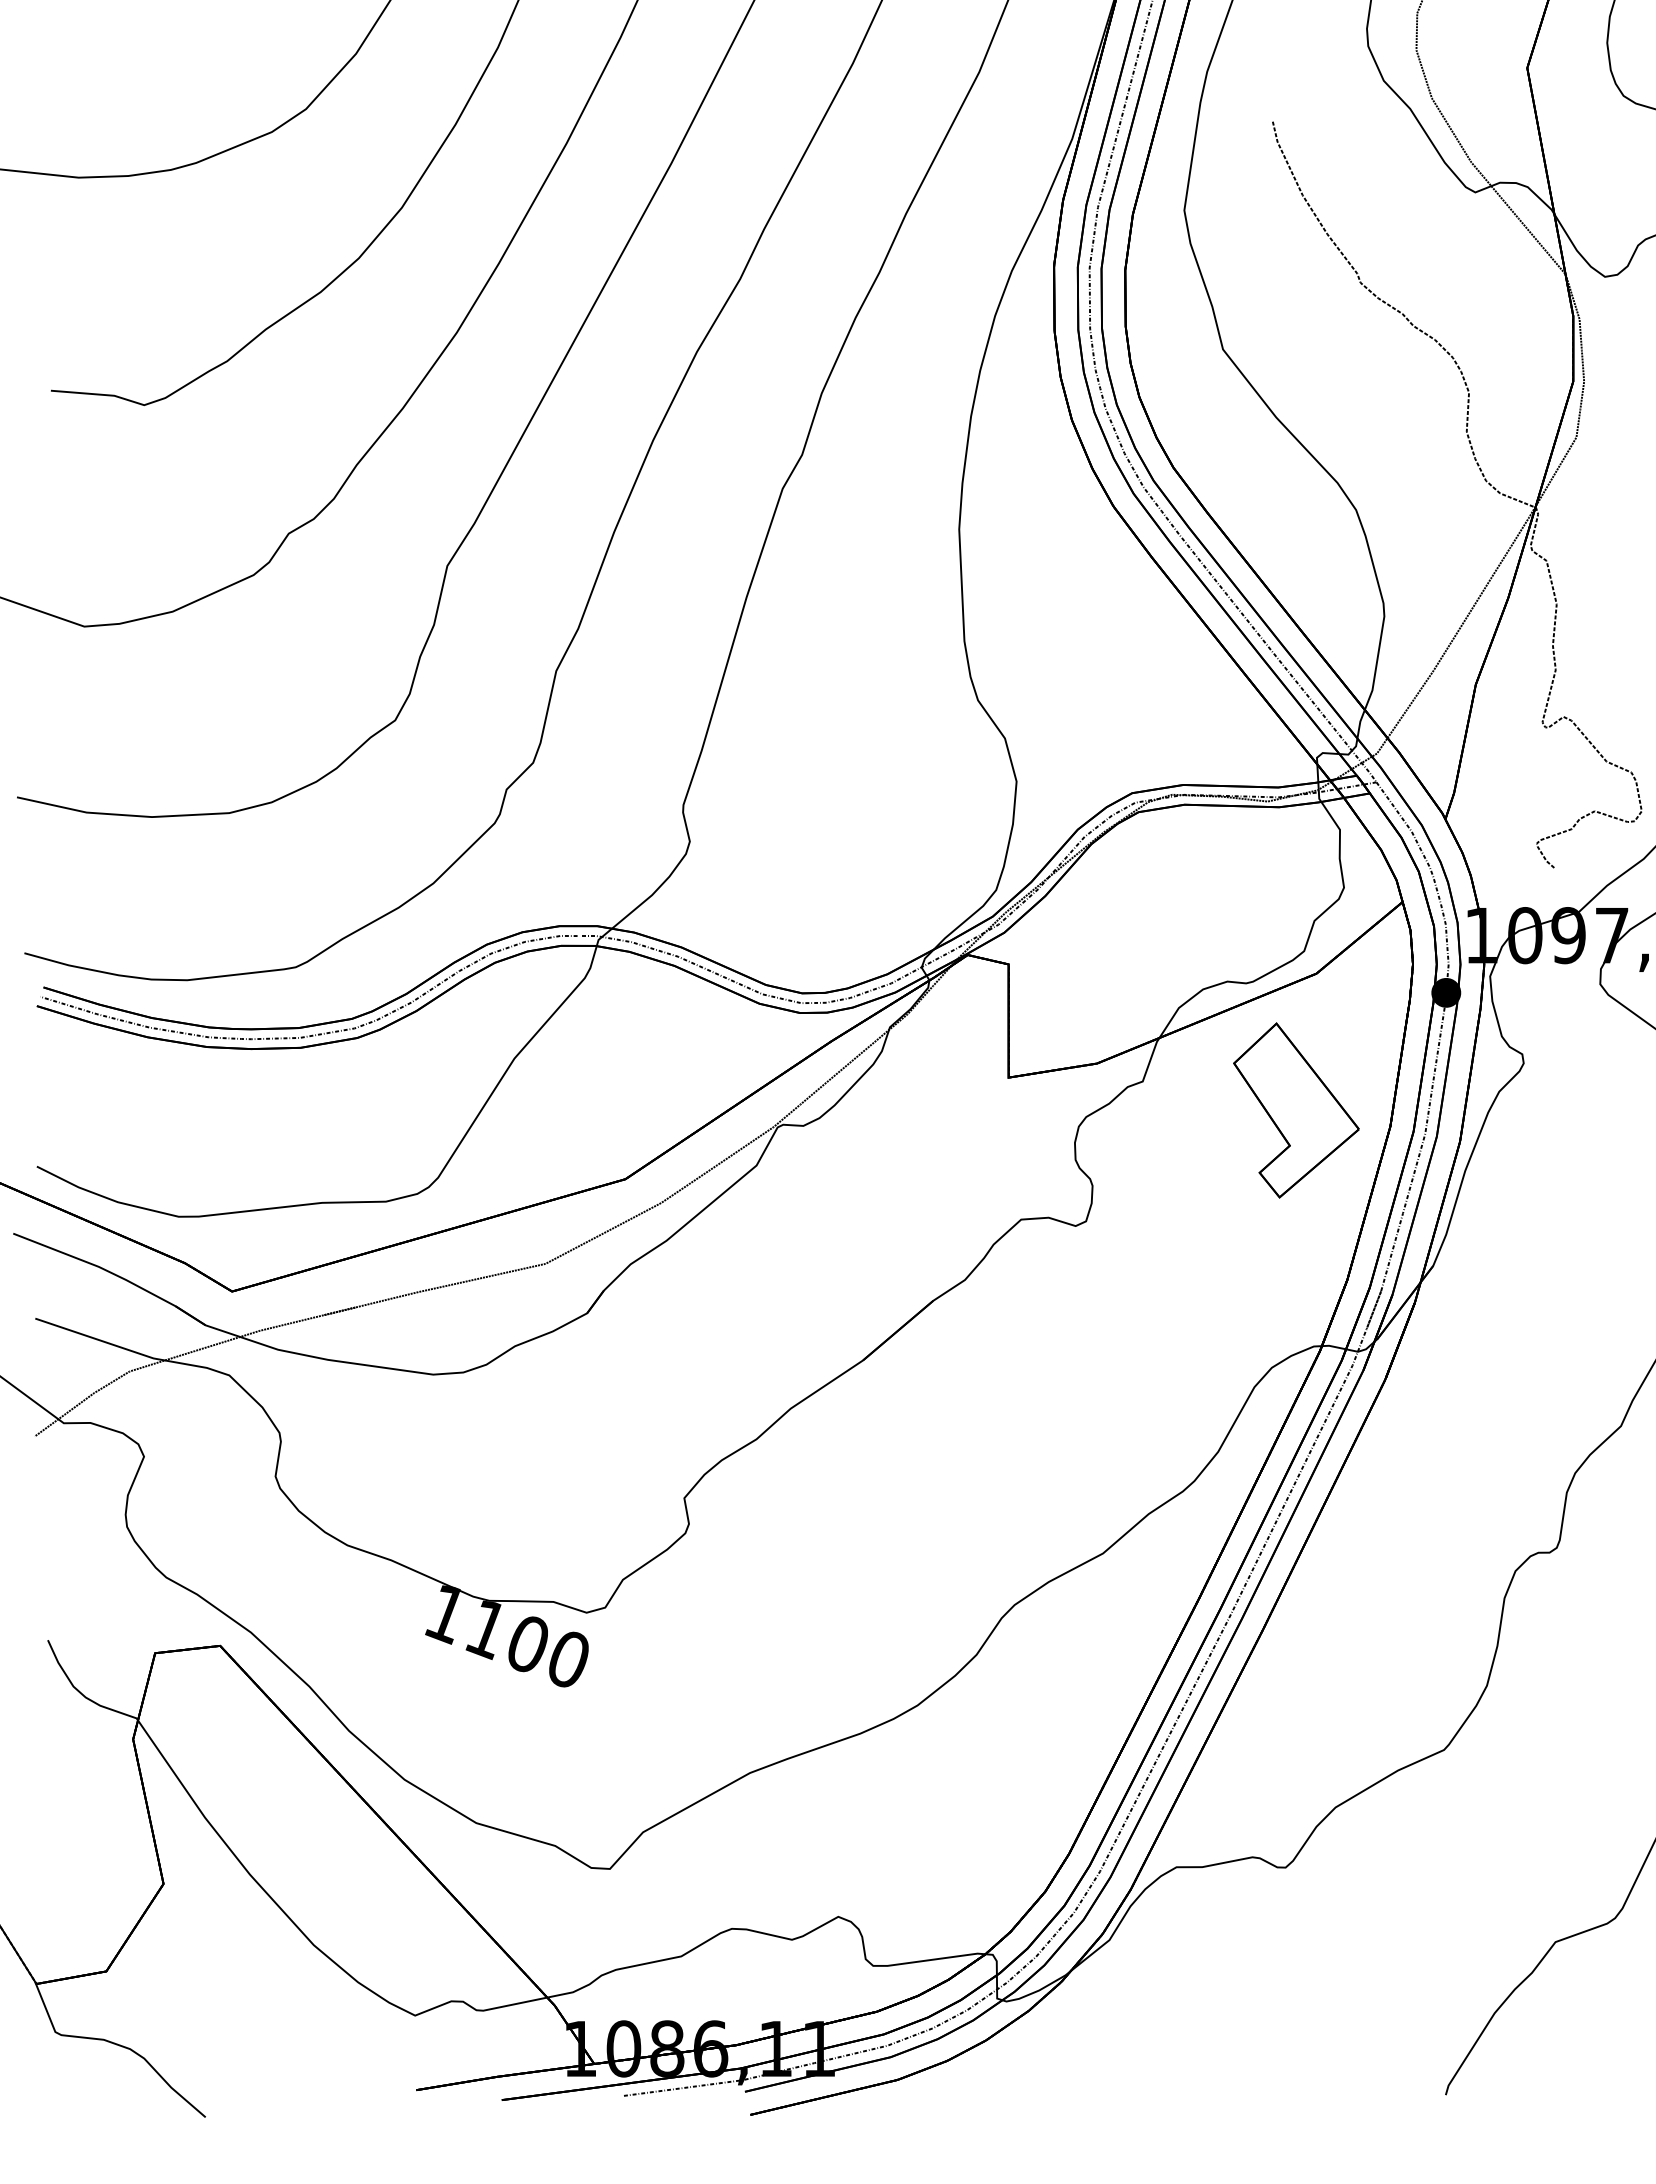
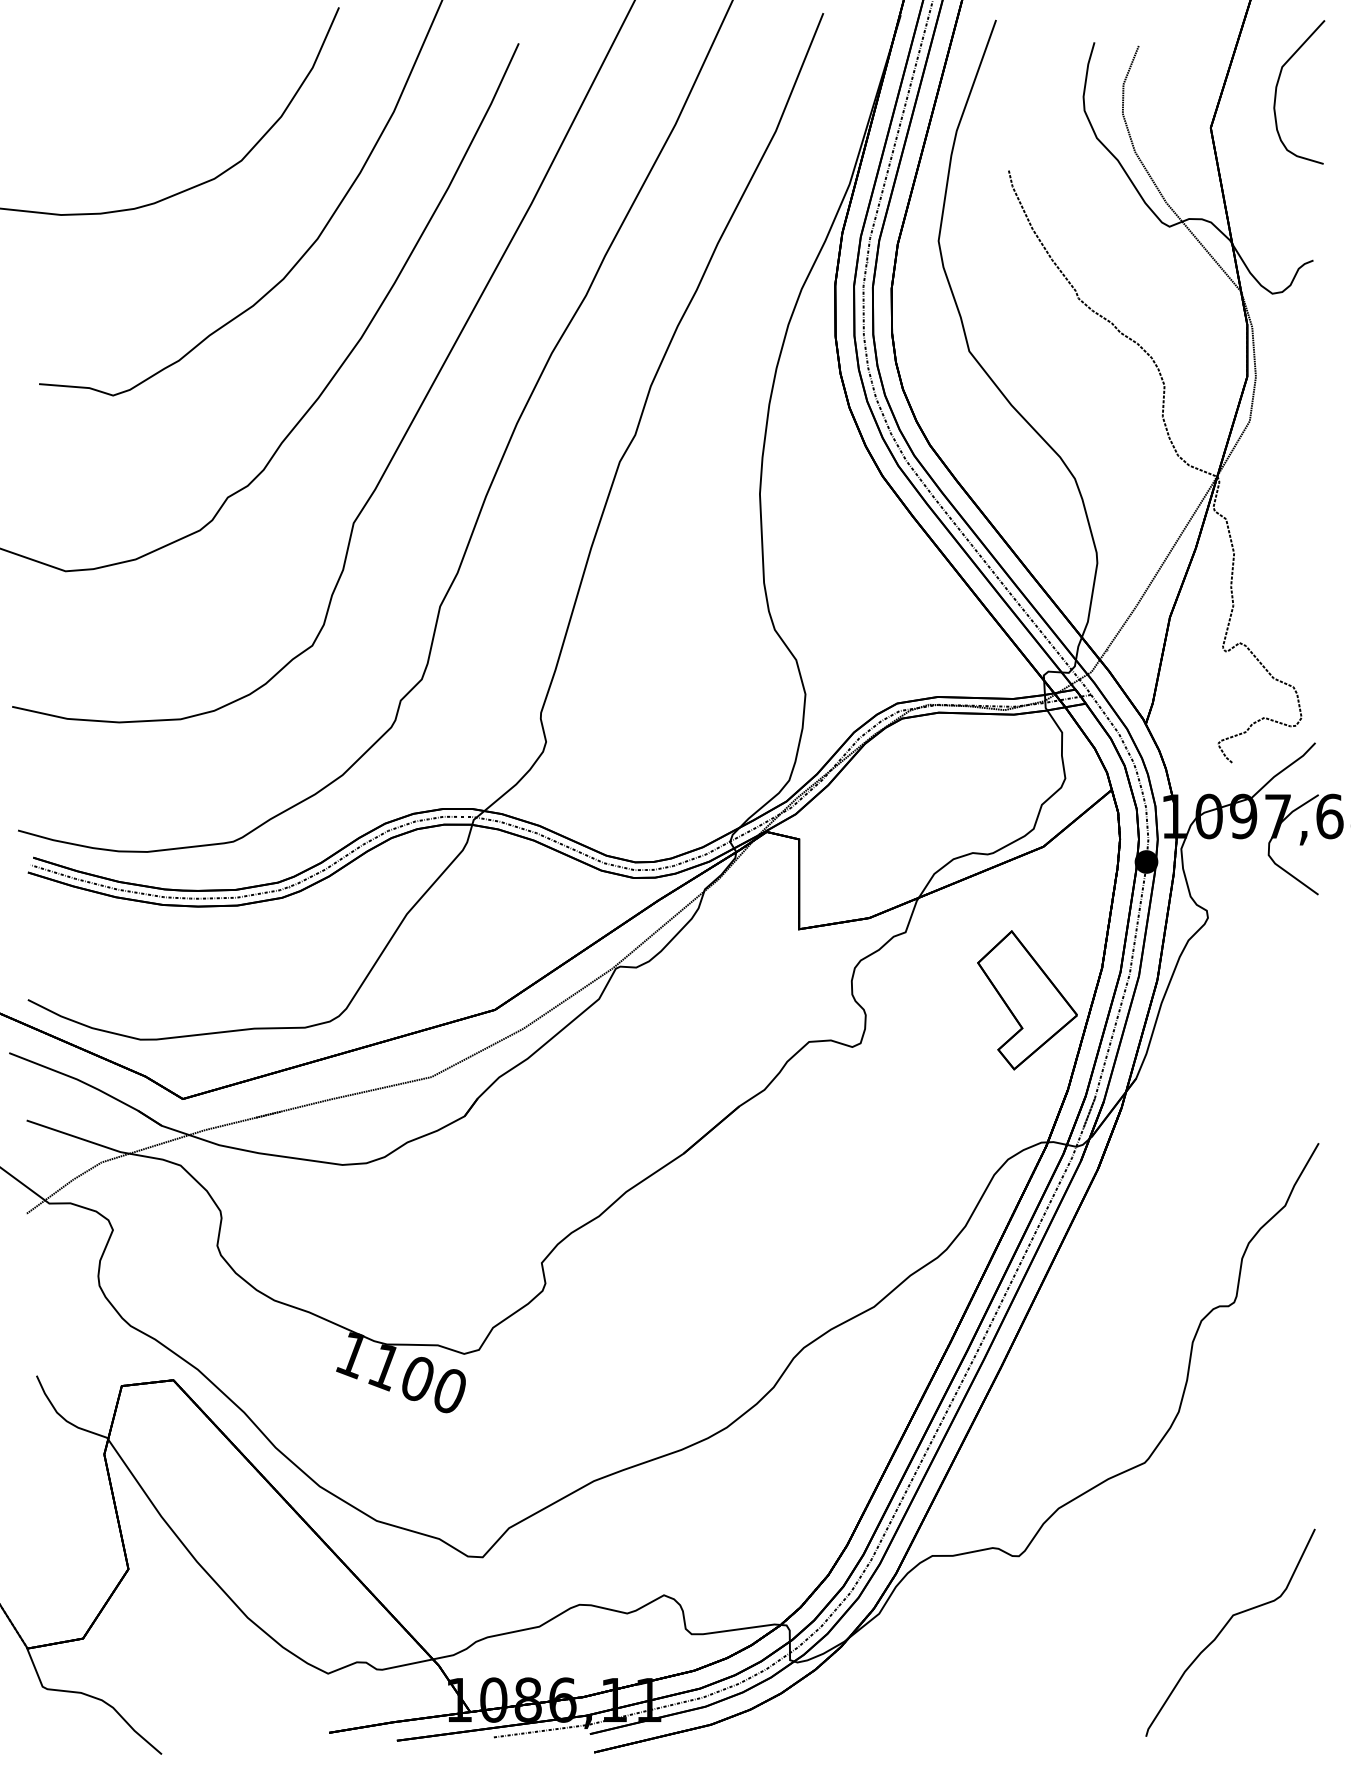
part: (1296, 1110) -> (1027, 1000), moved

